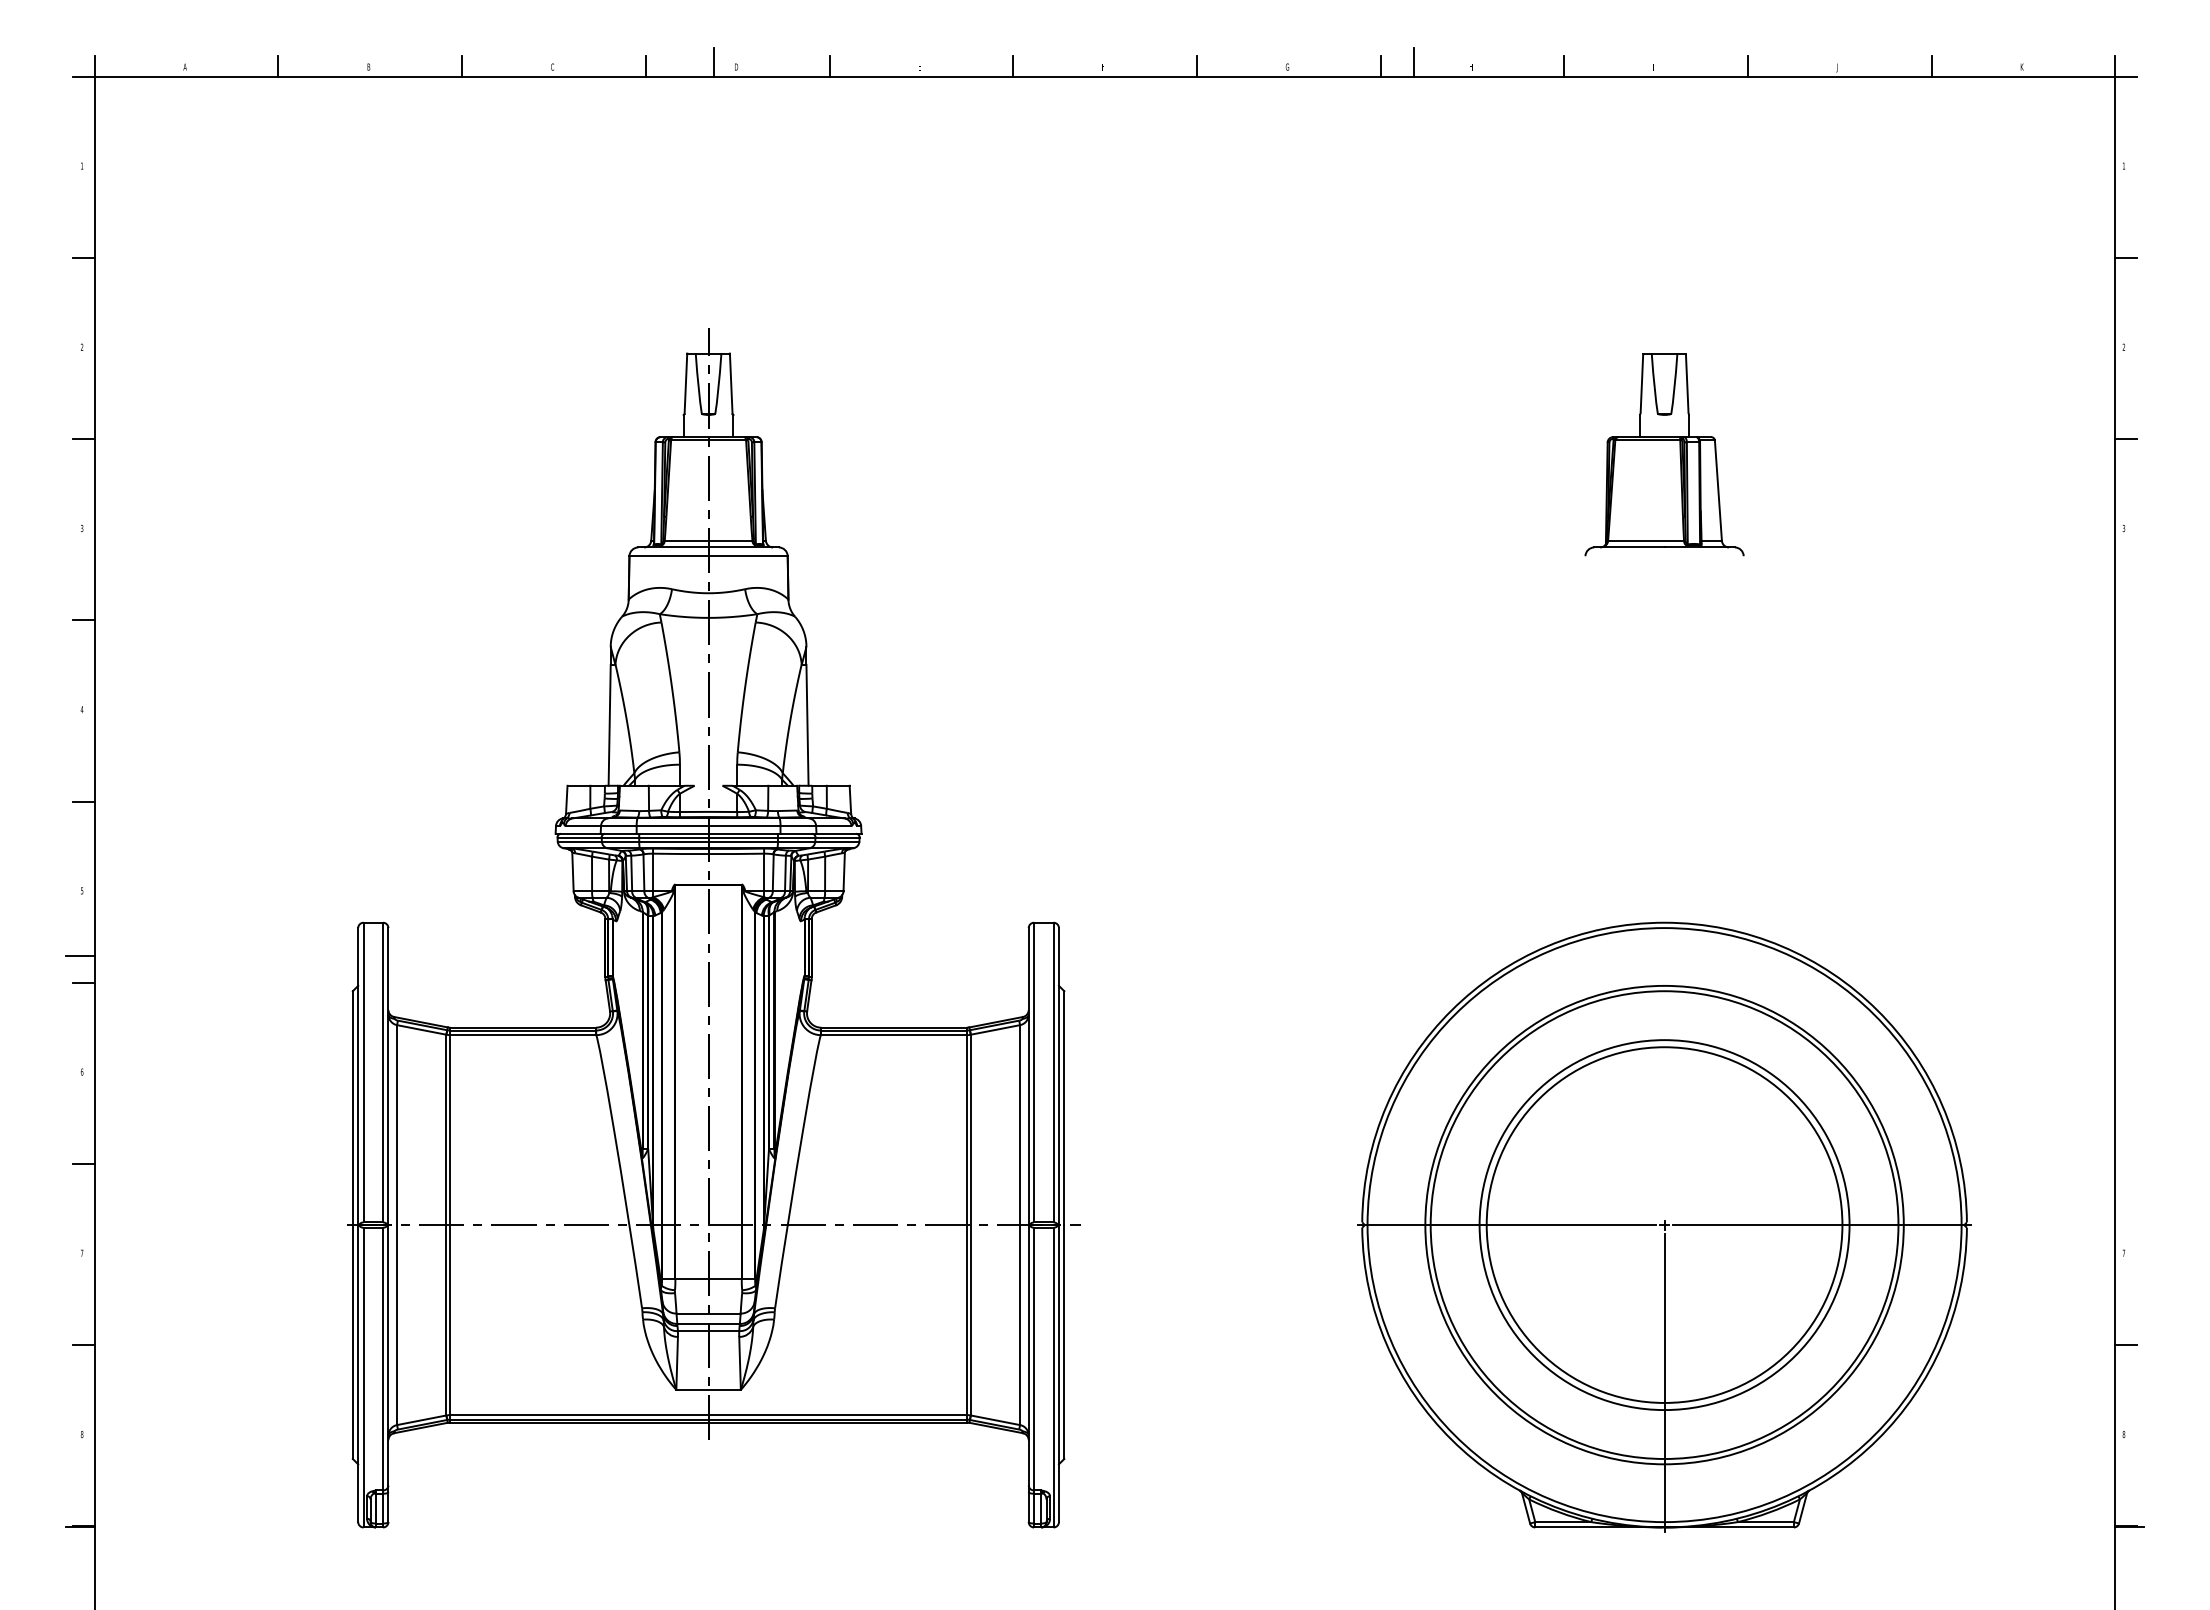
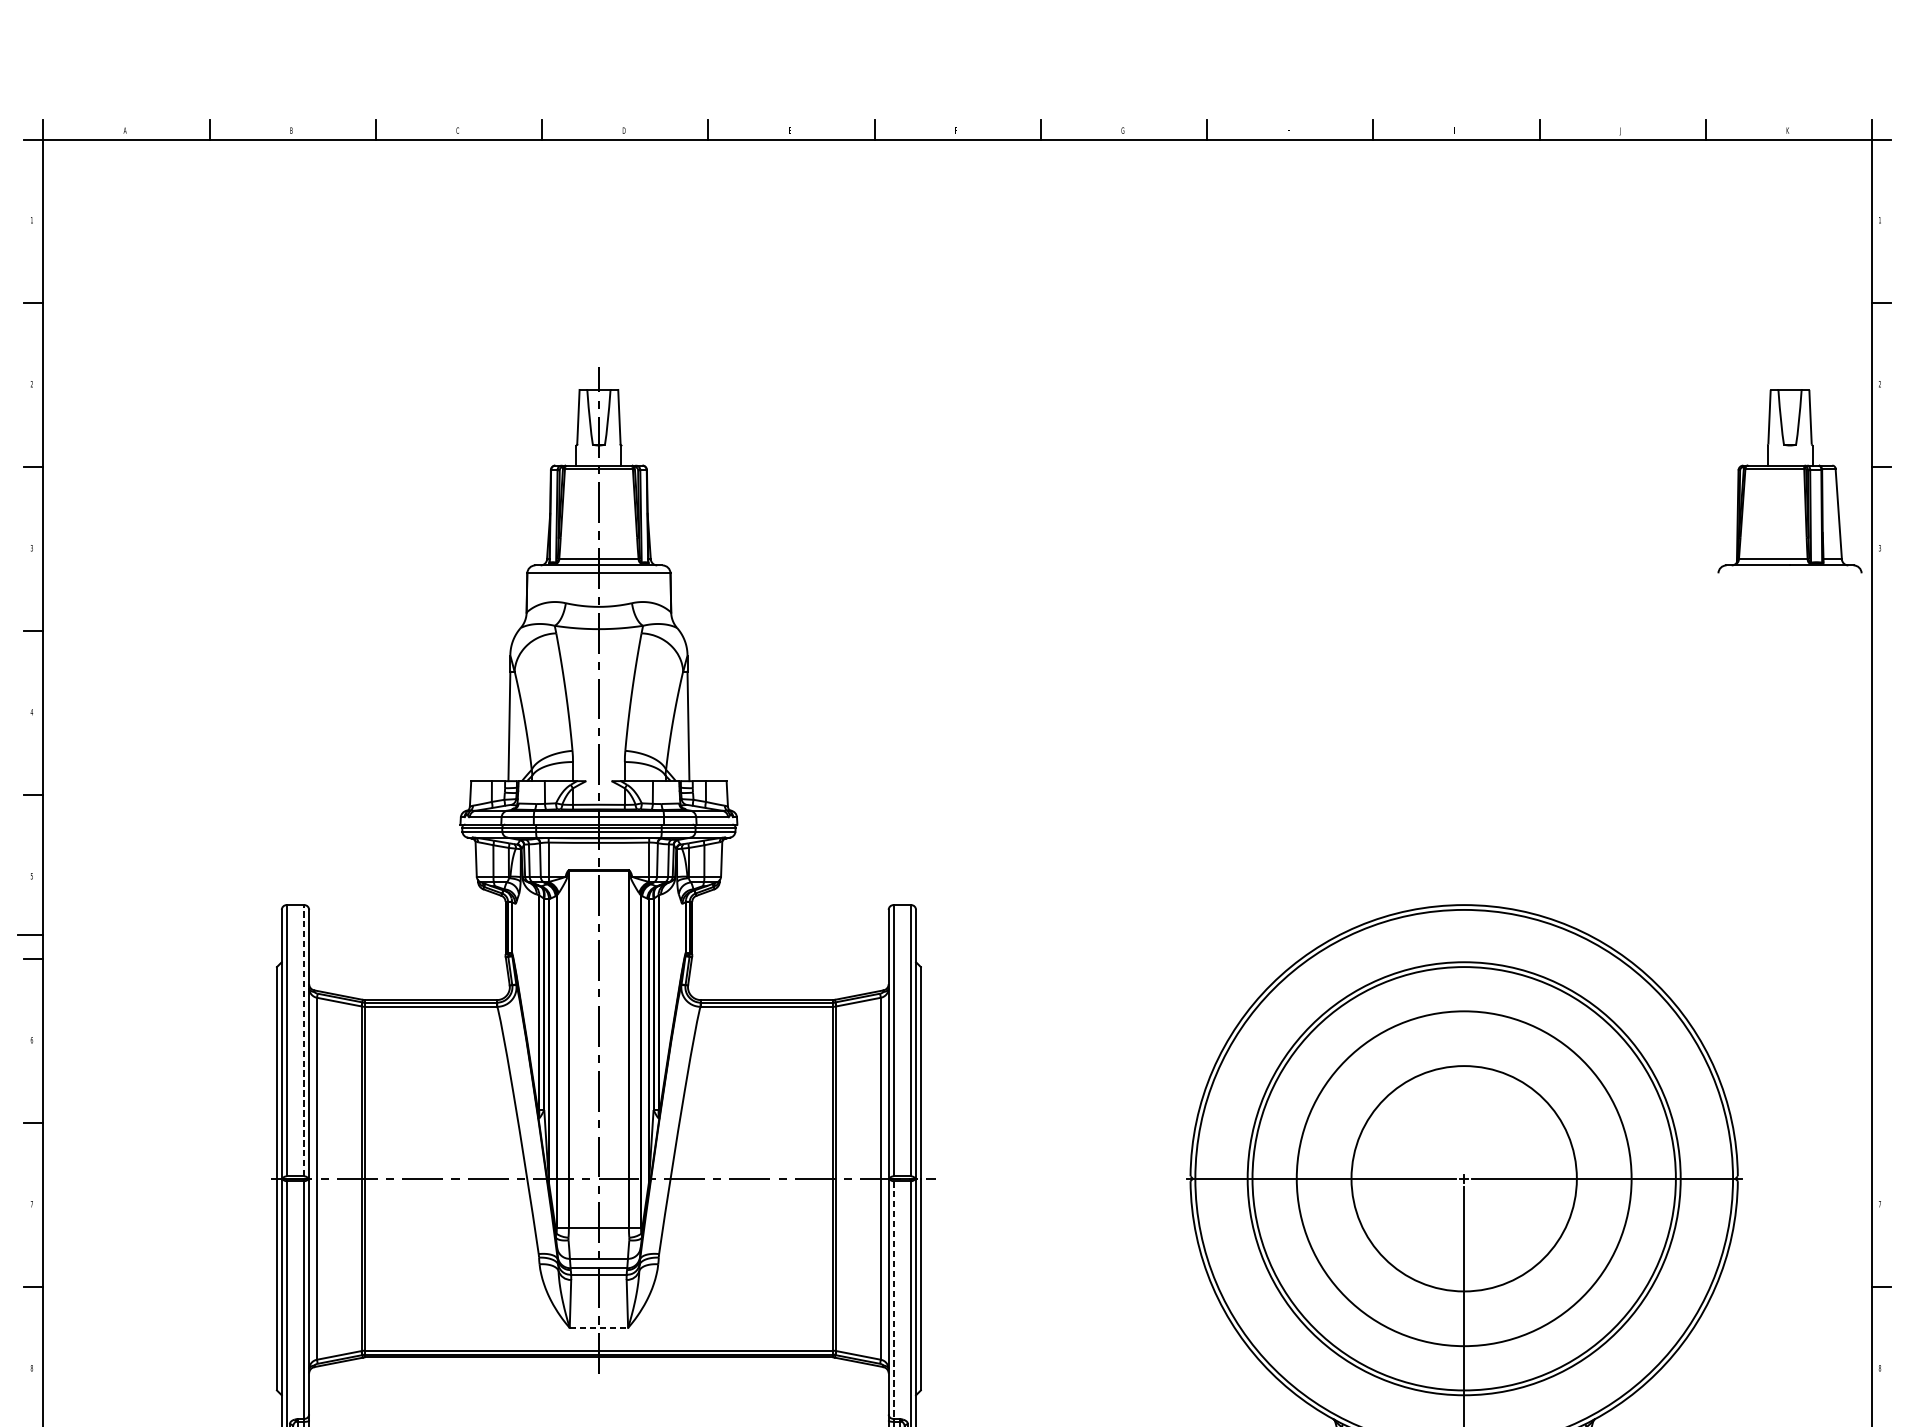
line: (713, 62) -> (603, 126), removed
line: (1414, 62) -> (1237, 126), removed
part: (1664, 454) -> (1789, 481), moved
line: (383, 1072) -> (304, 1040), solid -> dashed
circle: (1664, 1224) -> (1464, 1178), size x0.7
line: (1034, 1359) -> (893, 1300), solid -> dashed
line: (709, 1389) -> (599, 1327), solid -> dashed

